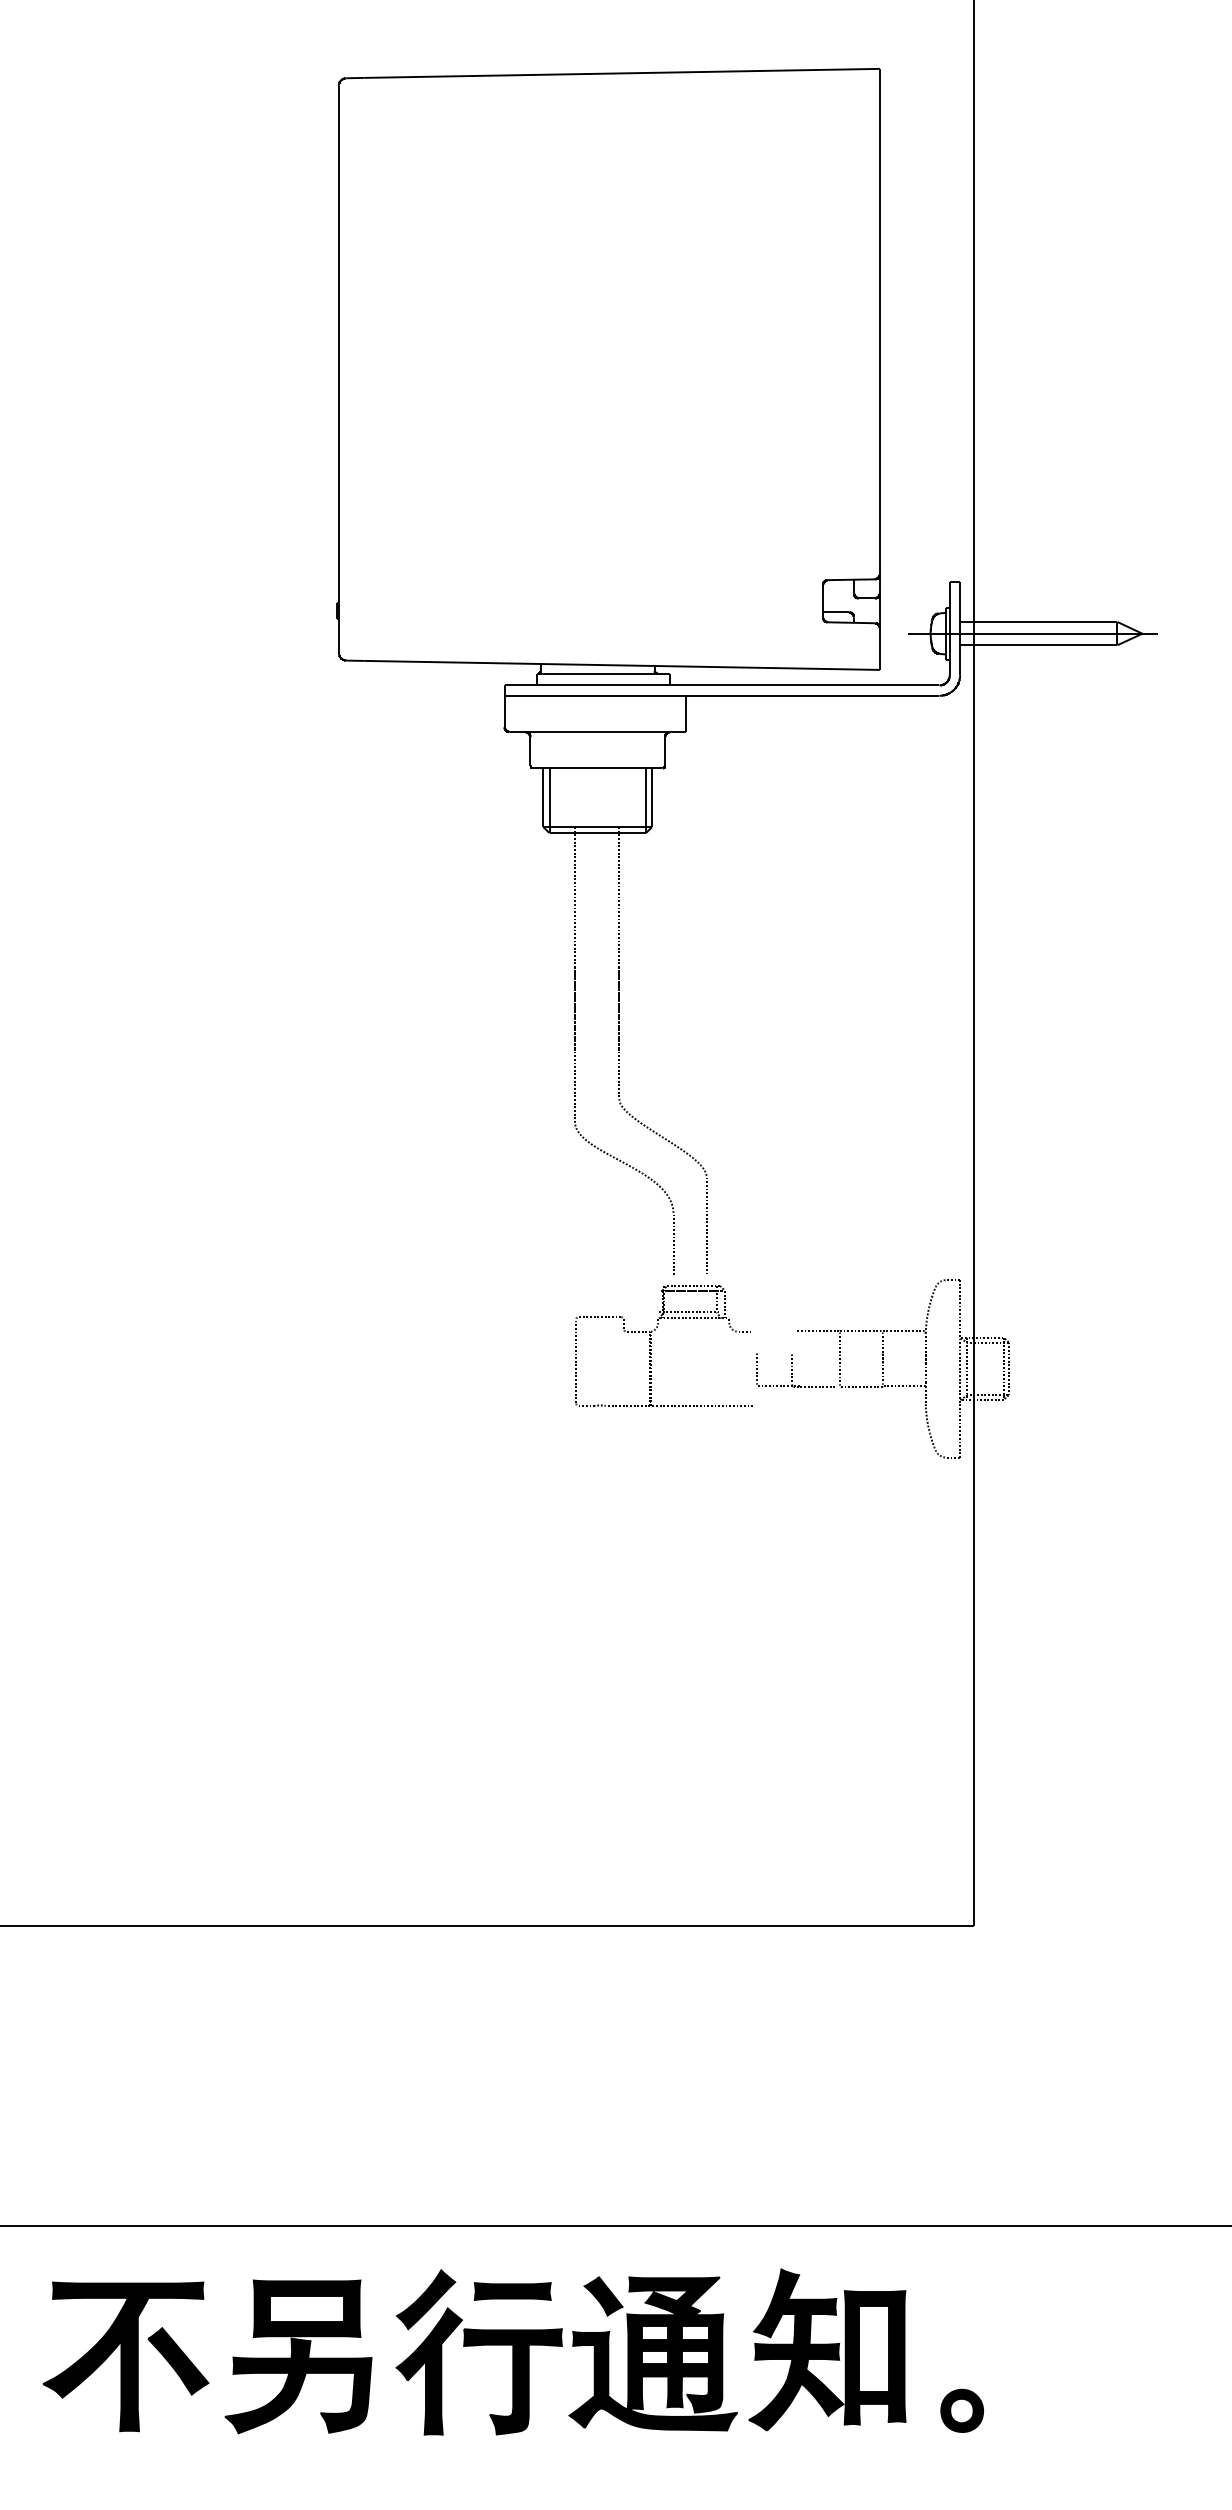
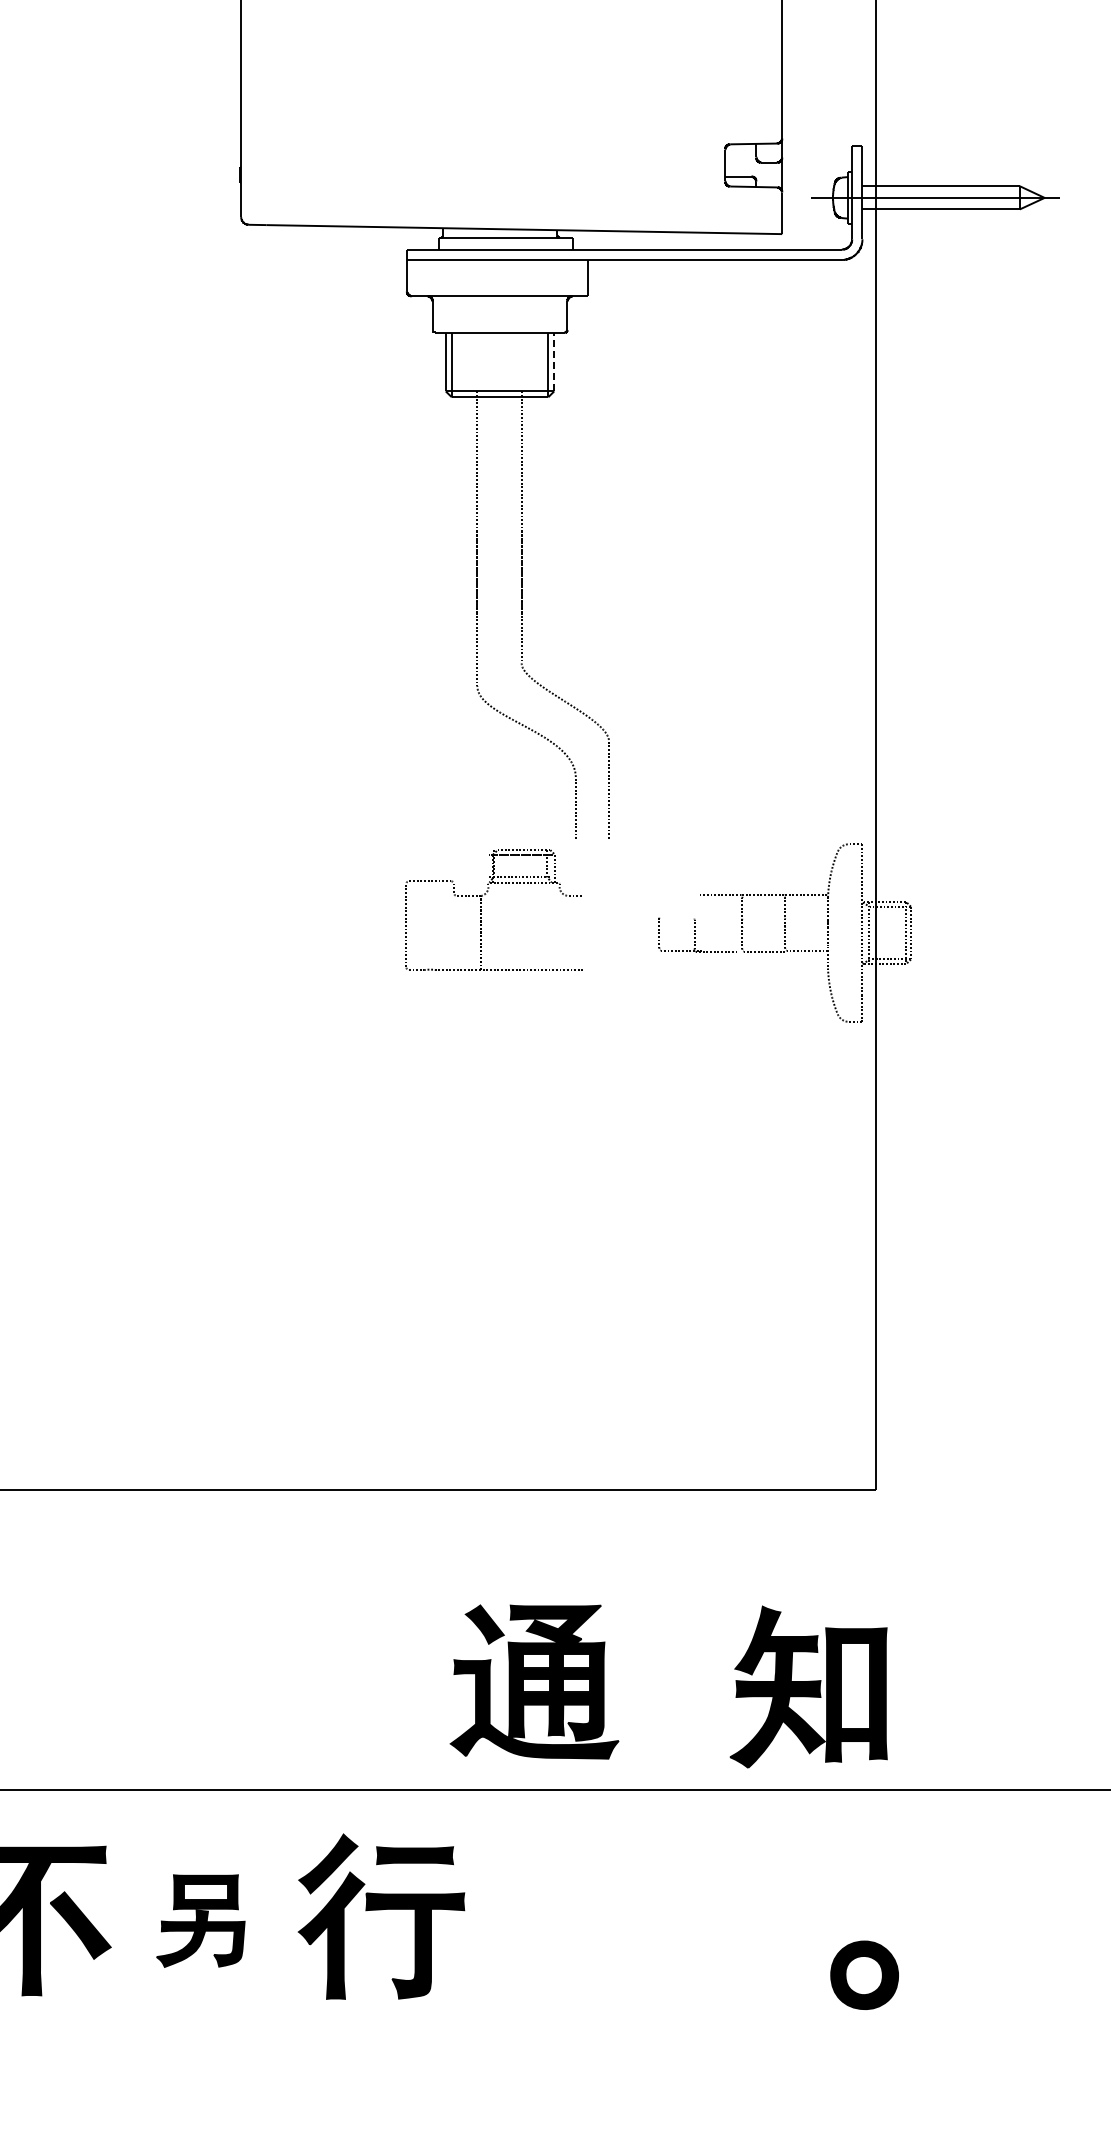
line: (651, 797) -> (553, 361), solid -> dashed
part: (651, 1346) -> (481, 910), moved
part: (827, 2349) -> (808, 1686), moved
part: (652, 2353) -> (533, 1681), moved
part: (298, 2356) -> (200, 1920), size x0.6
part: (961, 2410) -> (863, 1974), size x1.6

